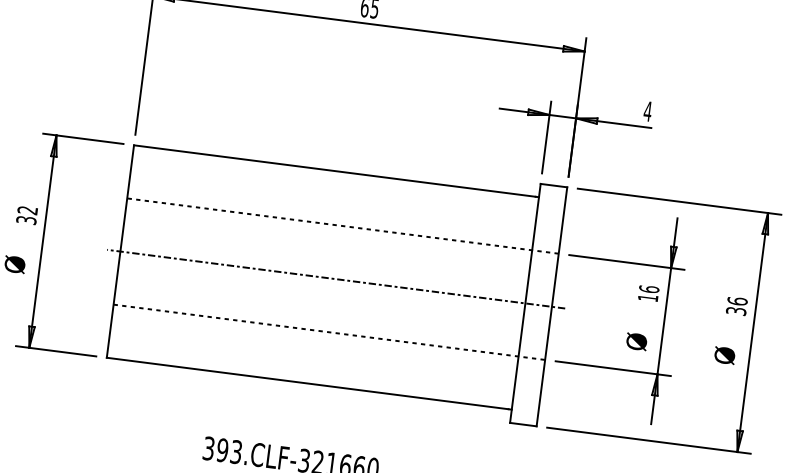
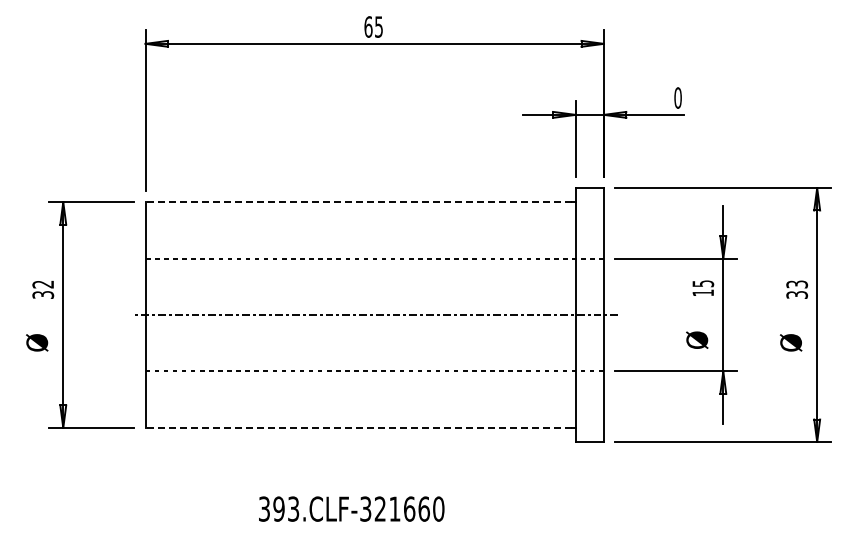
text: (648, 111) -> (678, 97), 4 -> 0
line: (334, 171) -> (358, 202), solid -> dashed
text: (649, 289) -> (703, 283), 16 -> 15
text: (737, 301) -> (797, 284), 36 -> 33
line: (307, 383) -> (358, 427), solid -> dashed

